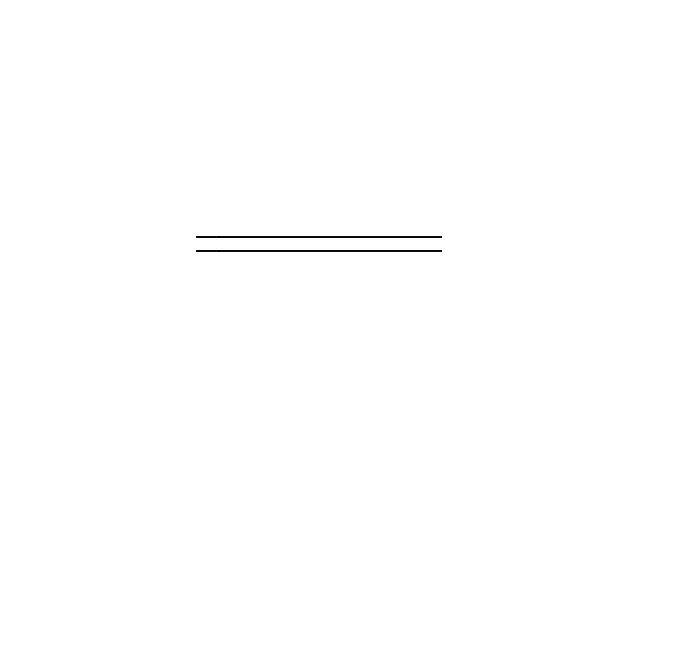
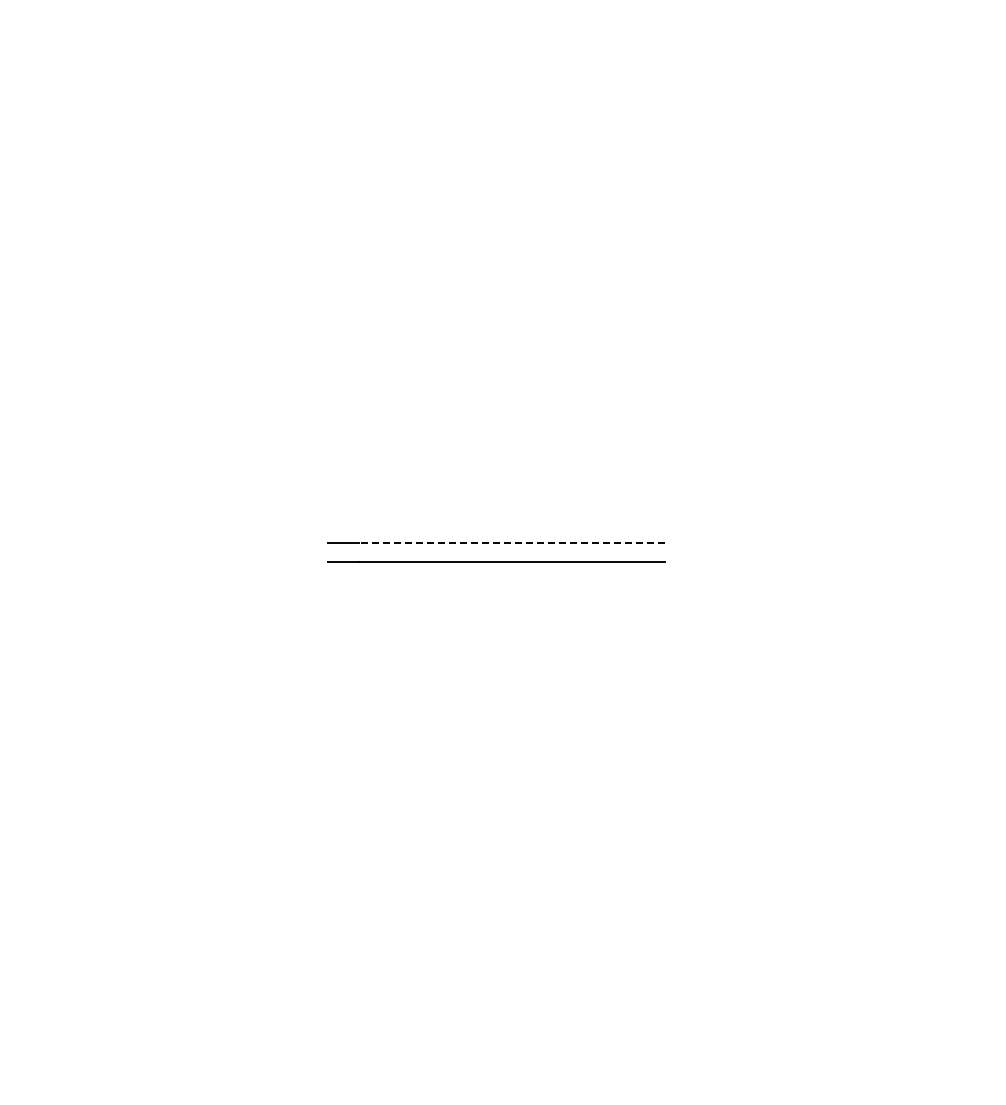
line: (329, 236) -> (511, 542), solid -> dashed

